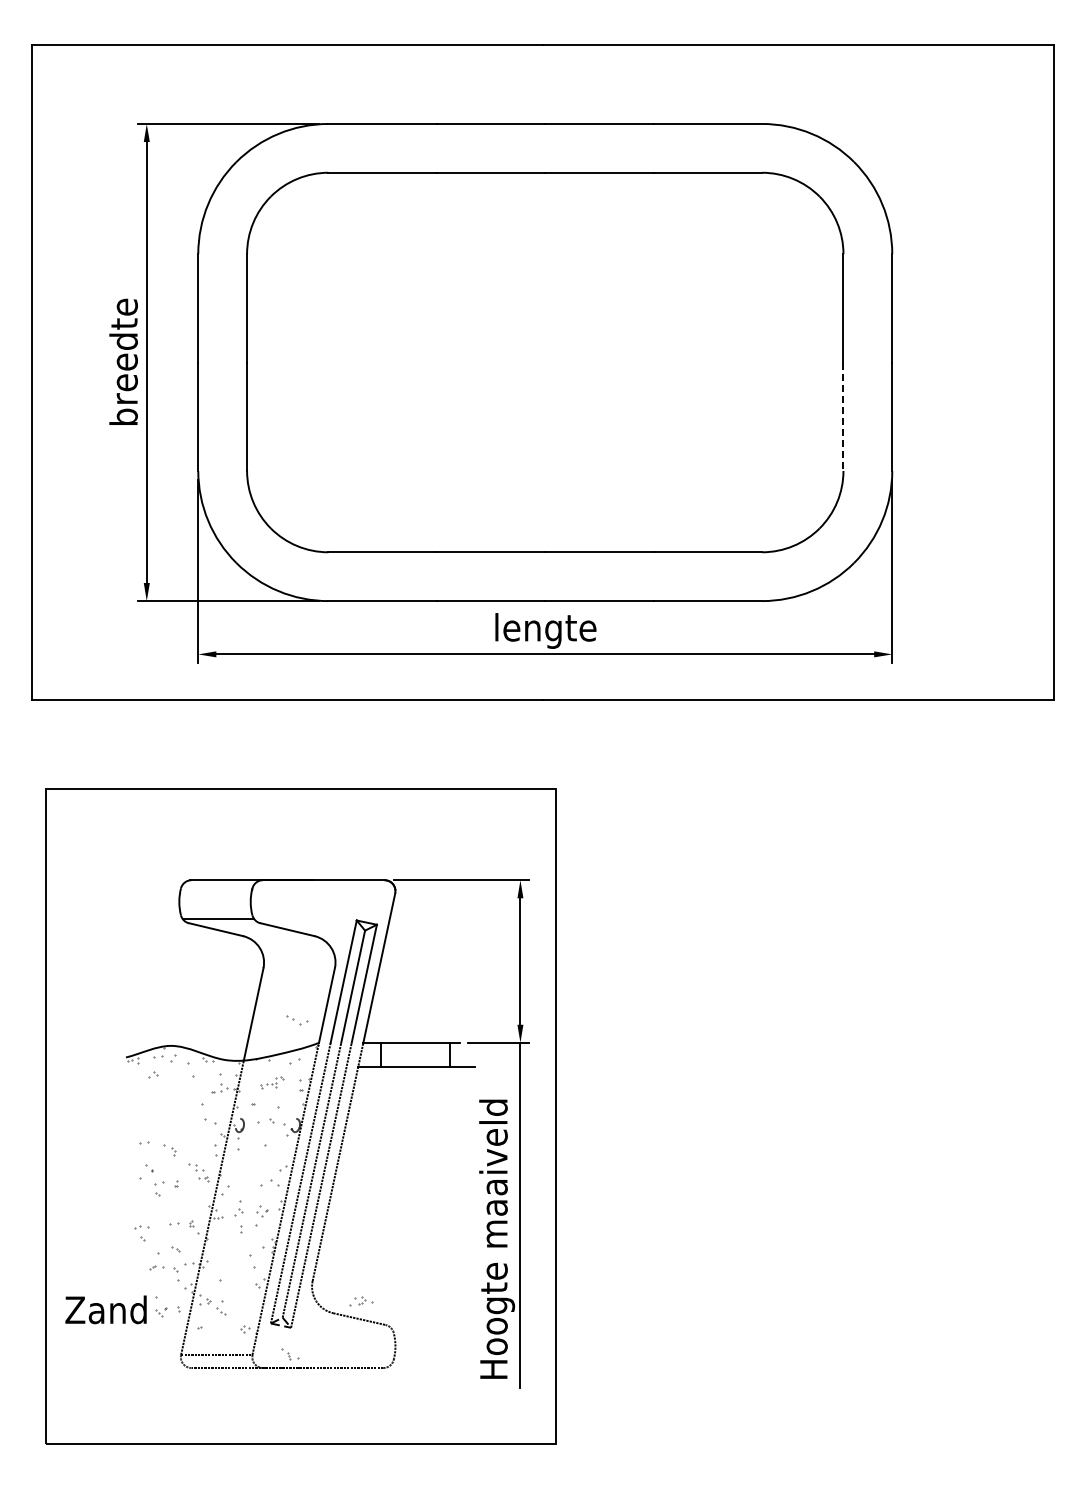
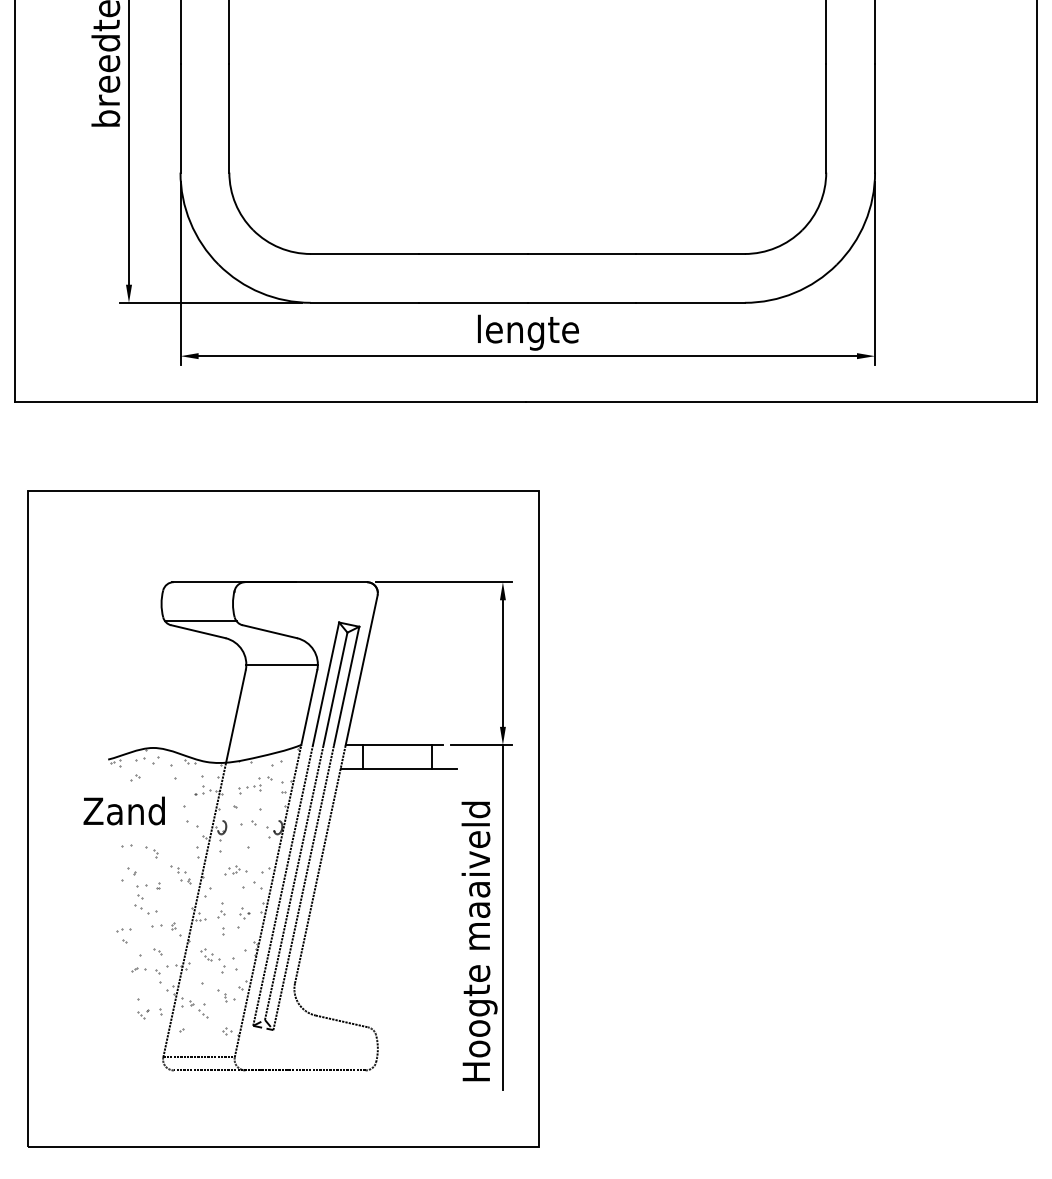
line: (843, 417) -> (826, 119), dashed -> solid
line: (299, 962) -> (281, 664), added
part: (297, 1020) -> (145, 909), moved
part: (272, 1082) -> (254, 784), size x1.43
part: (230, 1258) -> (212, 960), added
part: (361, 1301) -> (235, 870), moved
text: (105, 1309) -> (123, 810), moved
part: (290, 1354) -> (226, 995), moved

